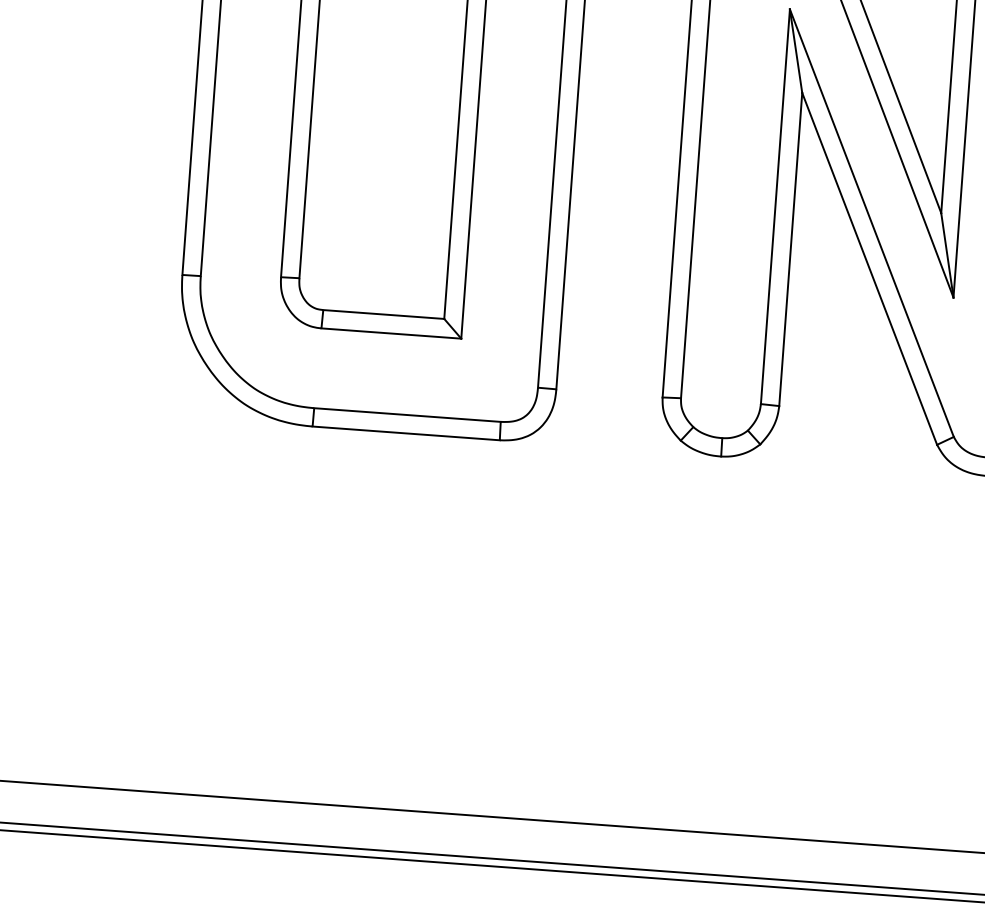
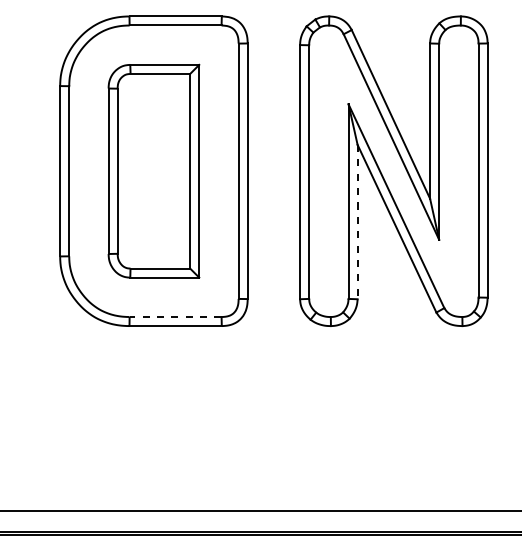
line: (790, 250) -> (357, 222), solid -> dashed
line: (407, 415) -> (175, 317), solid -> dashed

